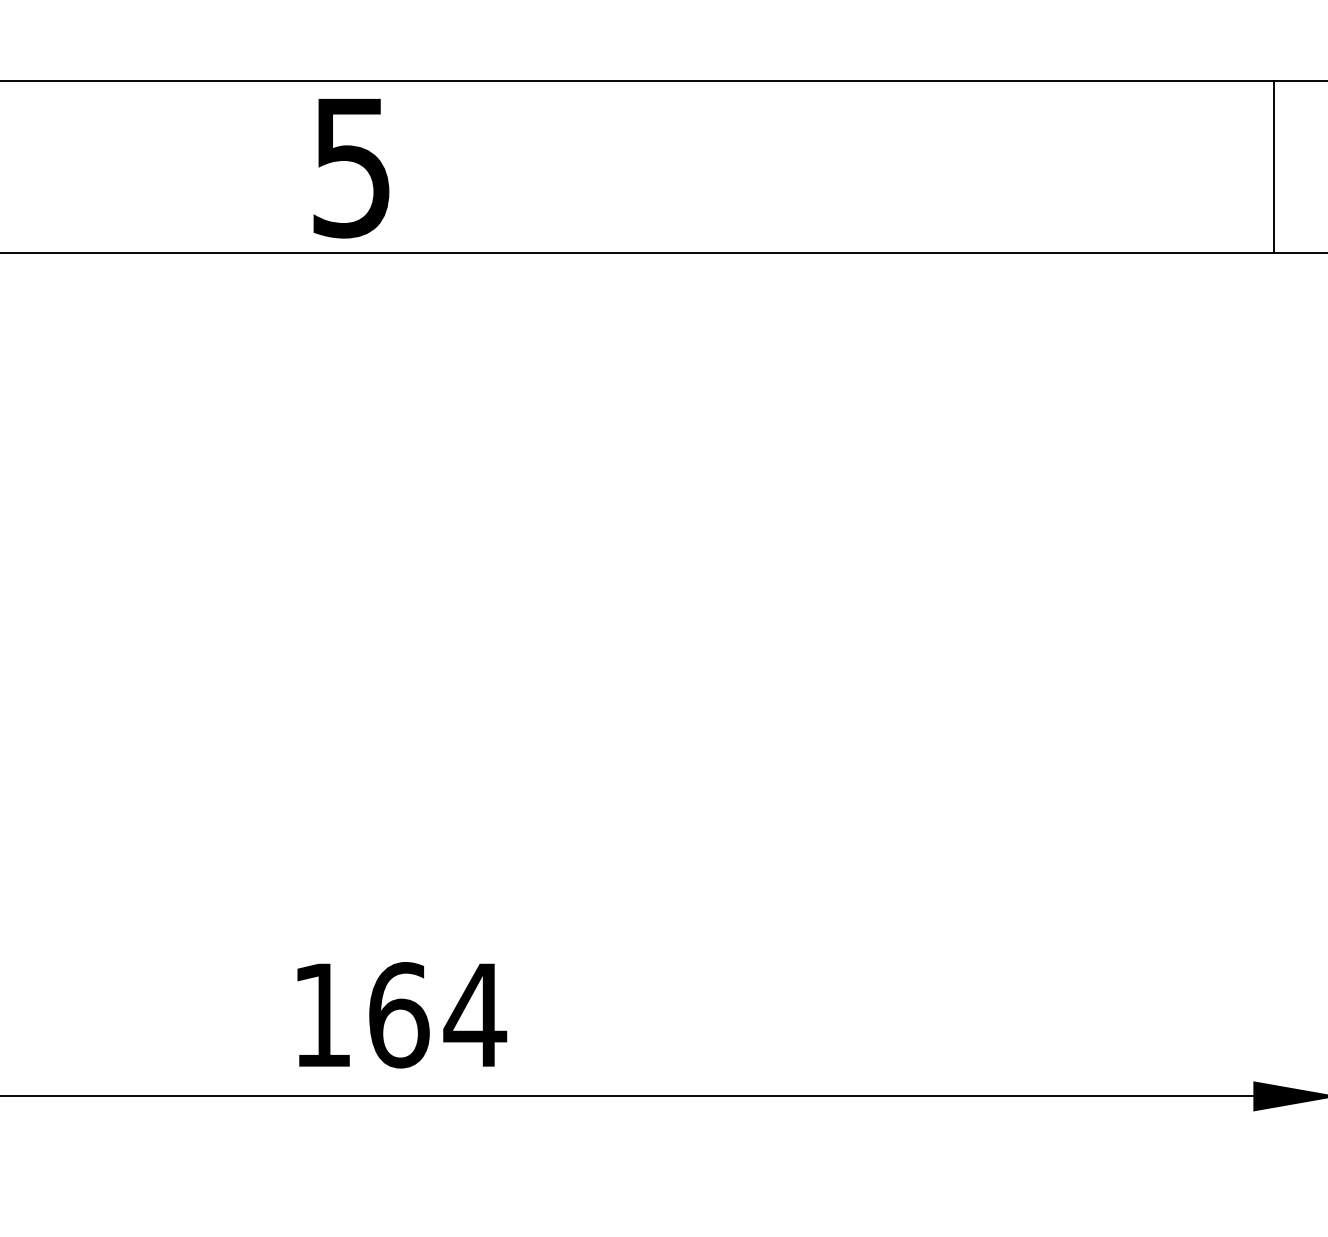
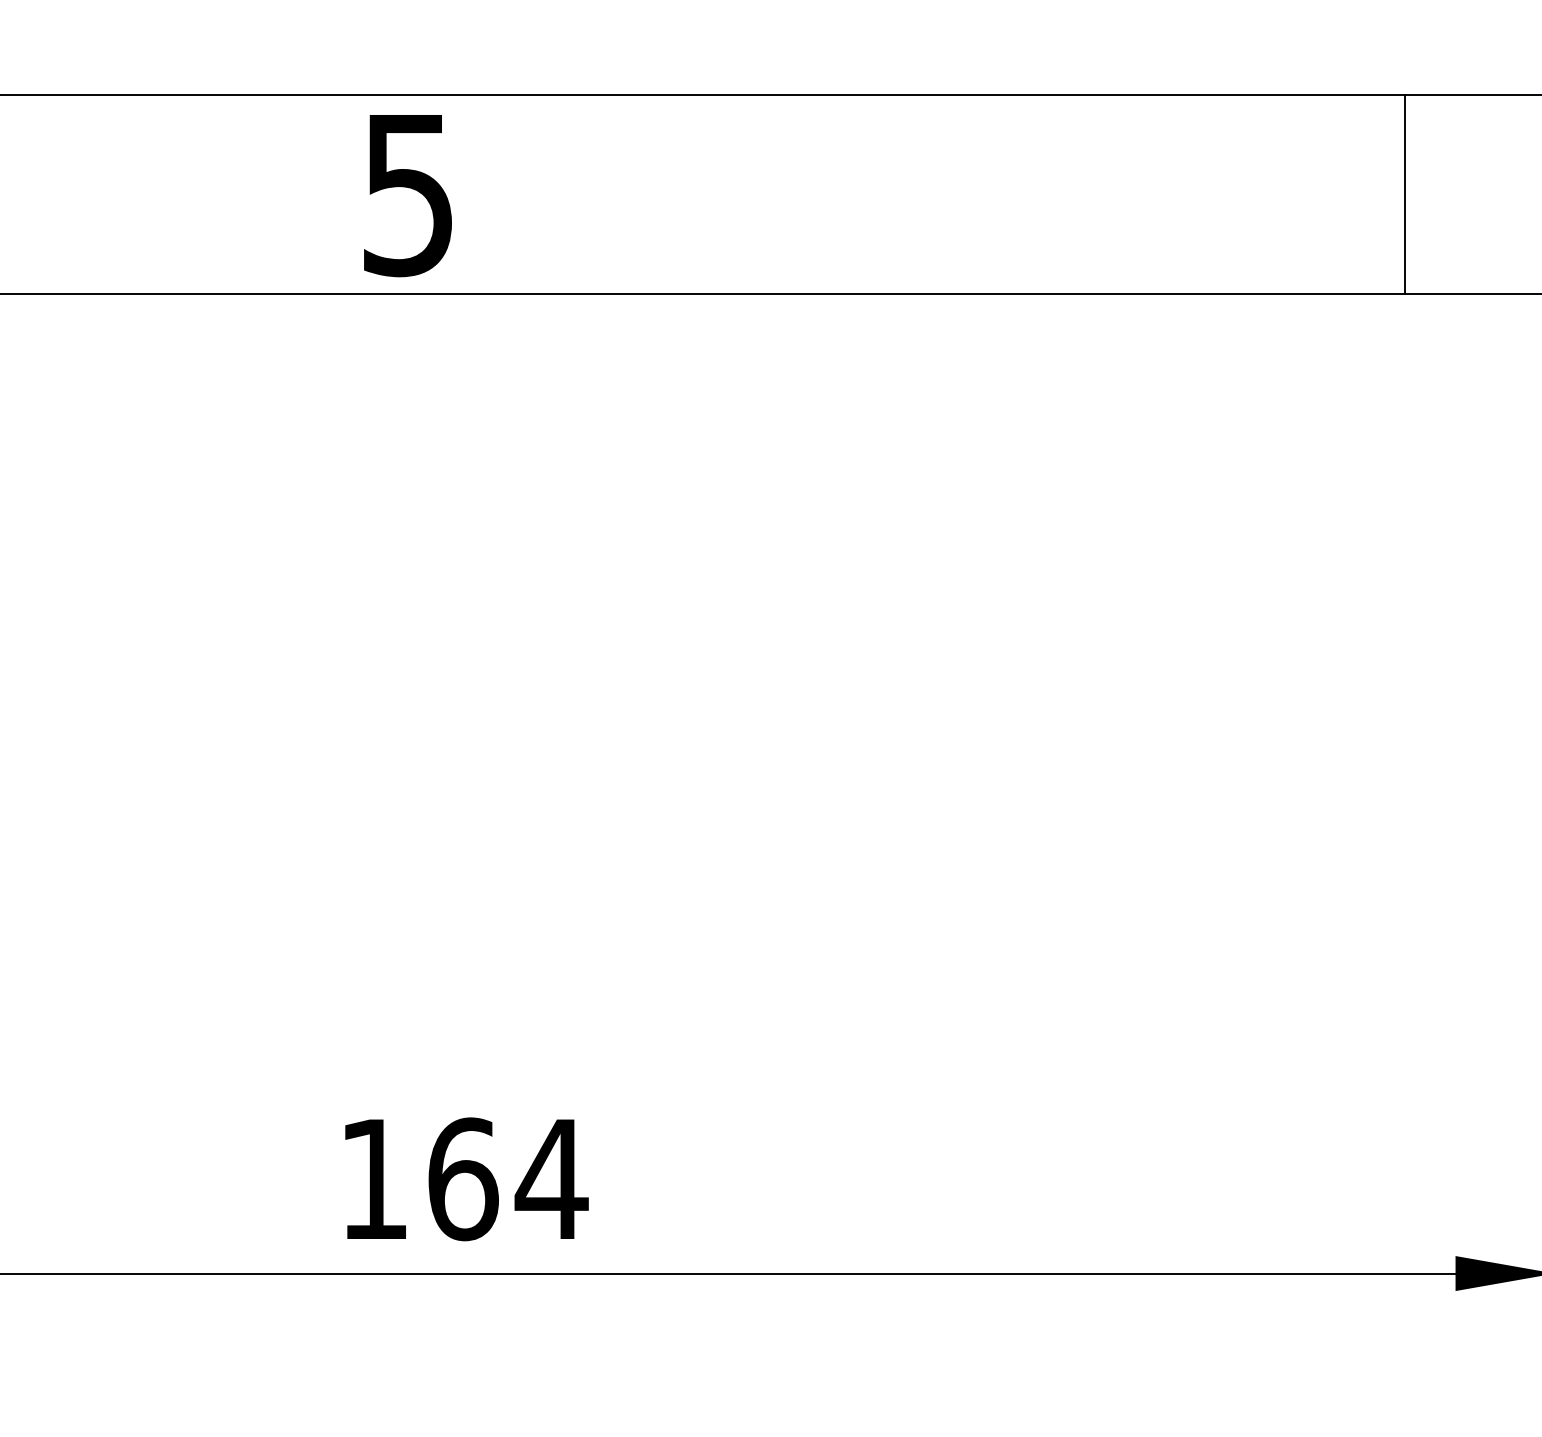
line: (1273, 166) -> (1404, 193), moved

